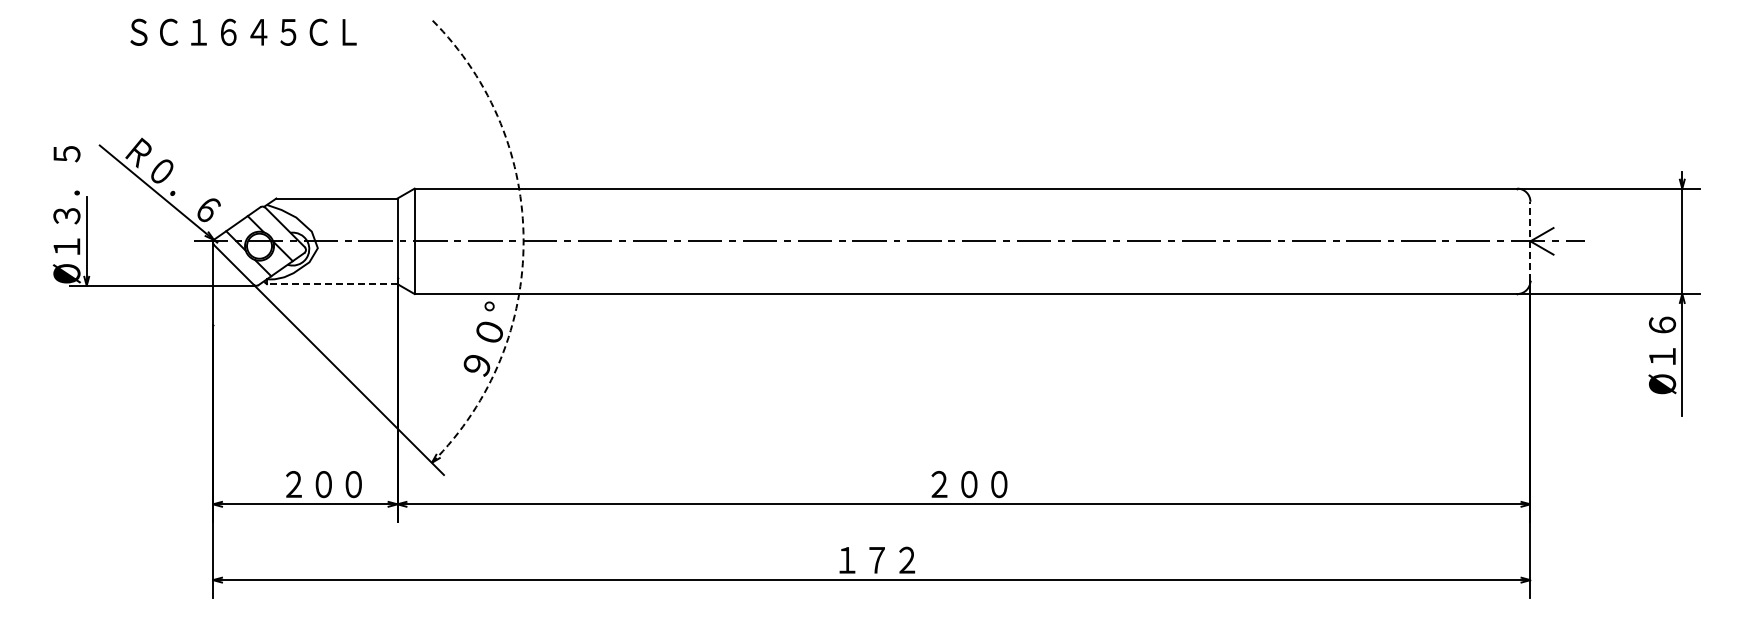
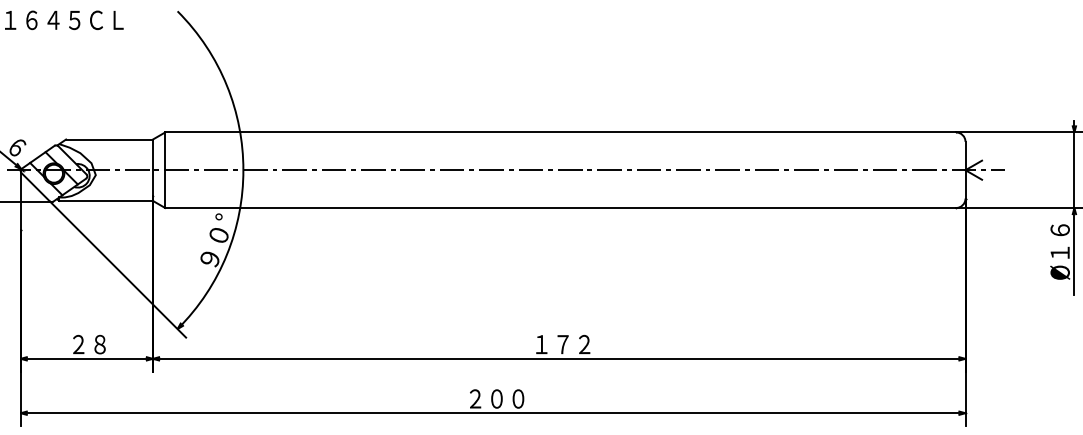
arc: (523, 241) -> (243, 170), dashed -> solid
line: (1530, 241) -> (965, 170), dashed -> solid
line: (331, 284) -> (105, 201), dashed -> solid
text: (338, 484) -> (110, 344), ２００ -> ２８
text: (969, 484) -> (563, 344), ２００ -> １７２
text: (877, 559) -> (497, 398), １７２ -> ２００

